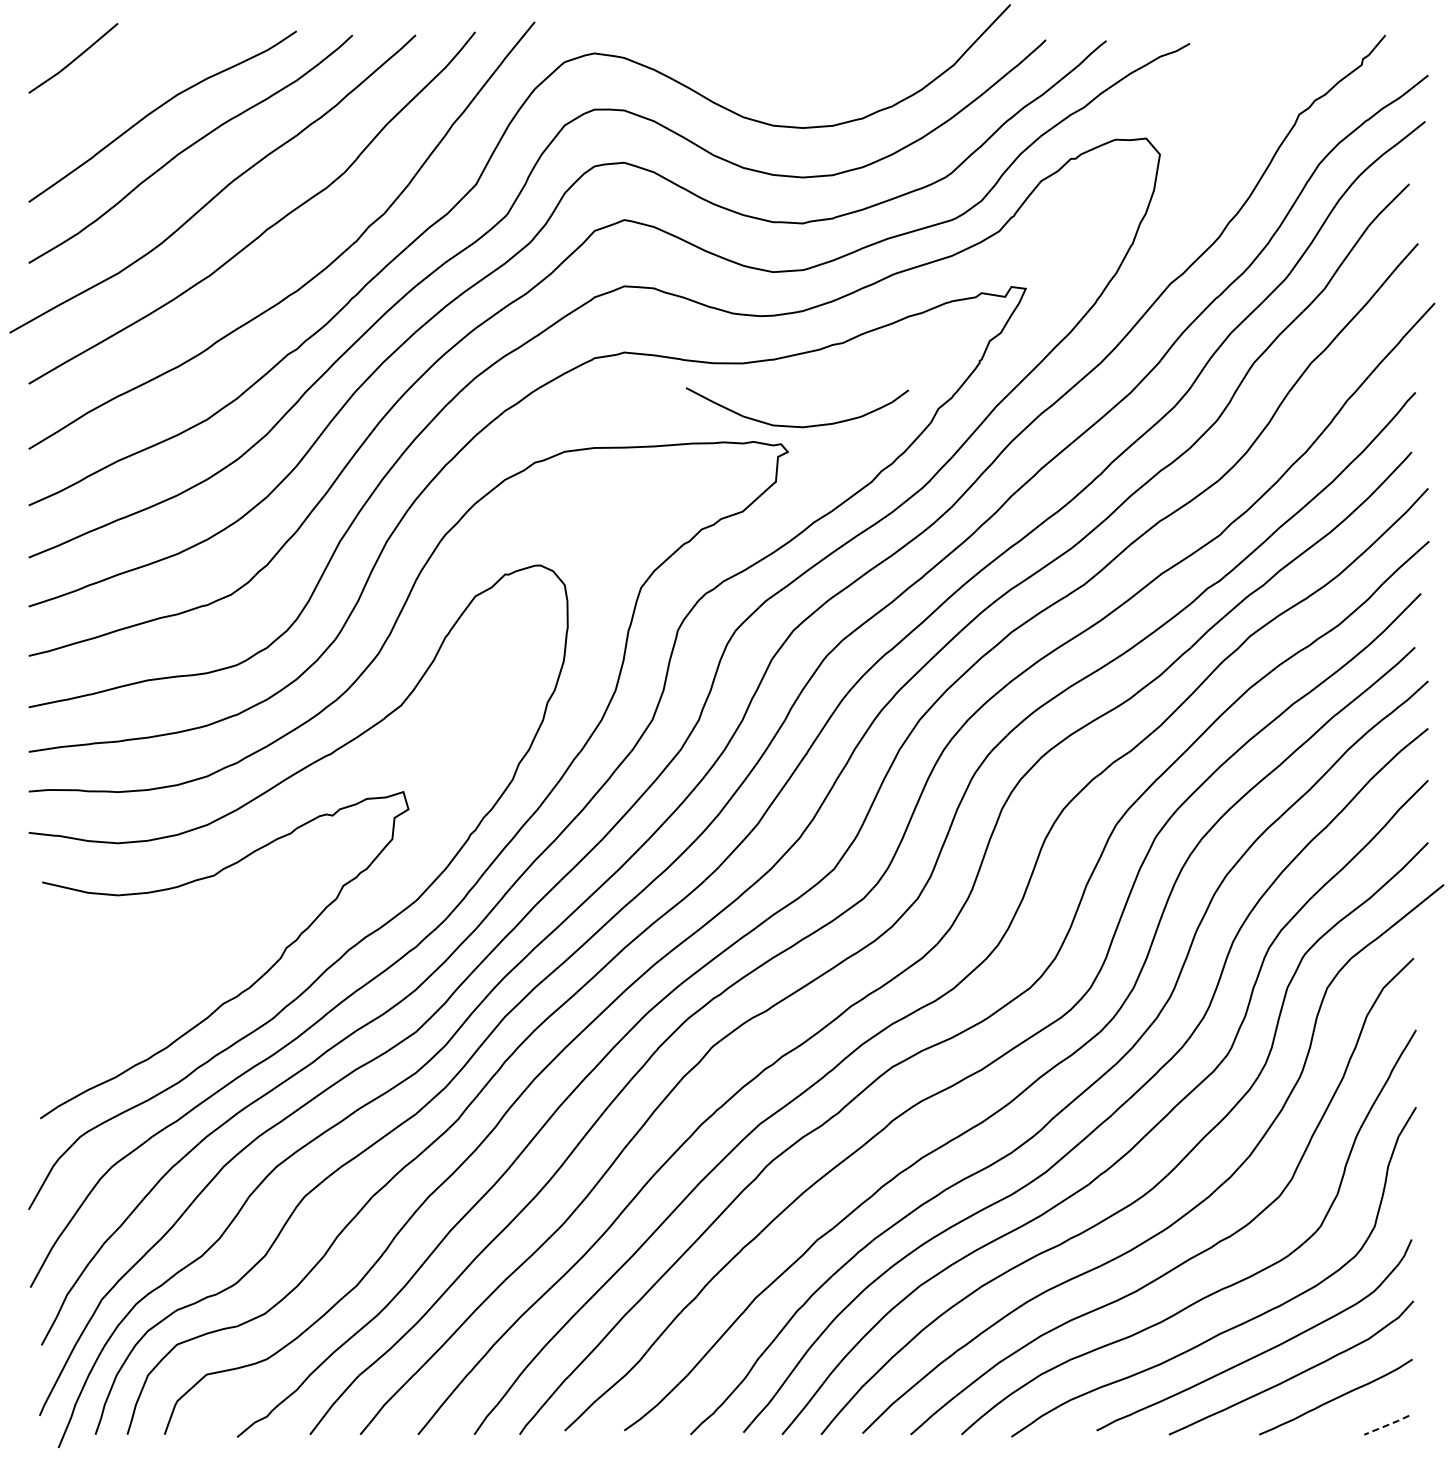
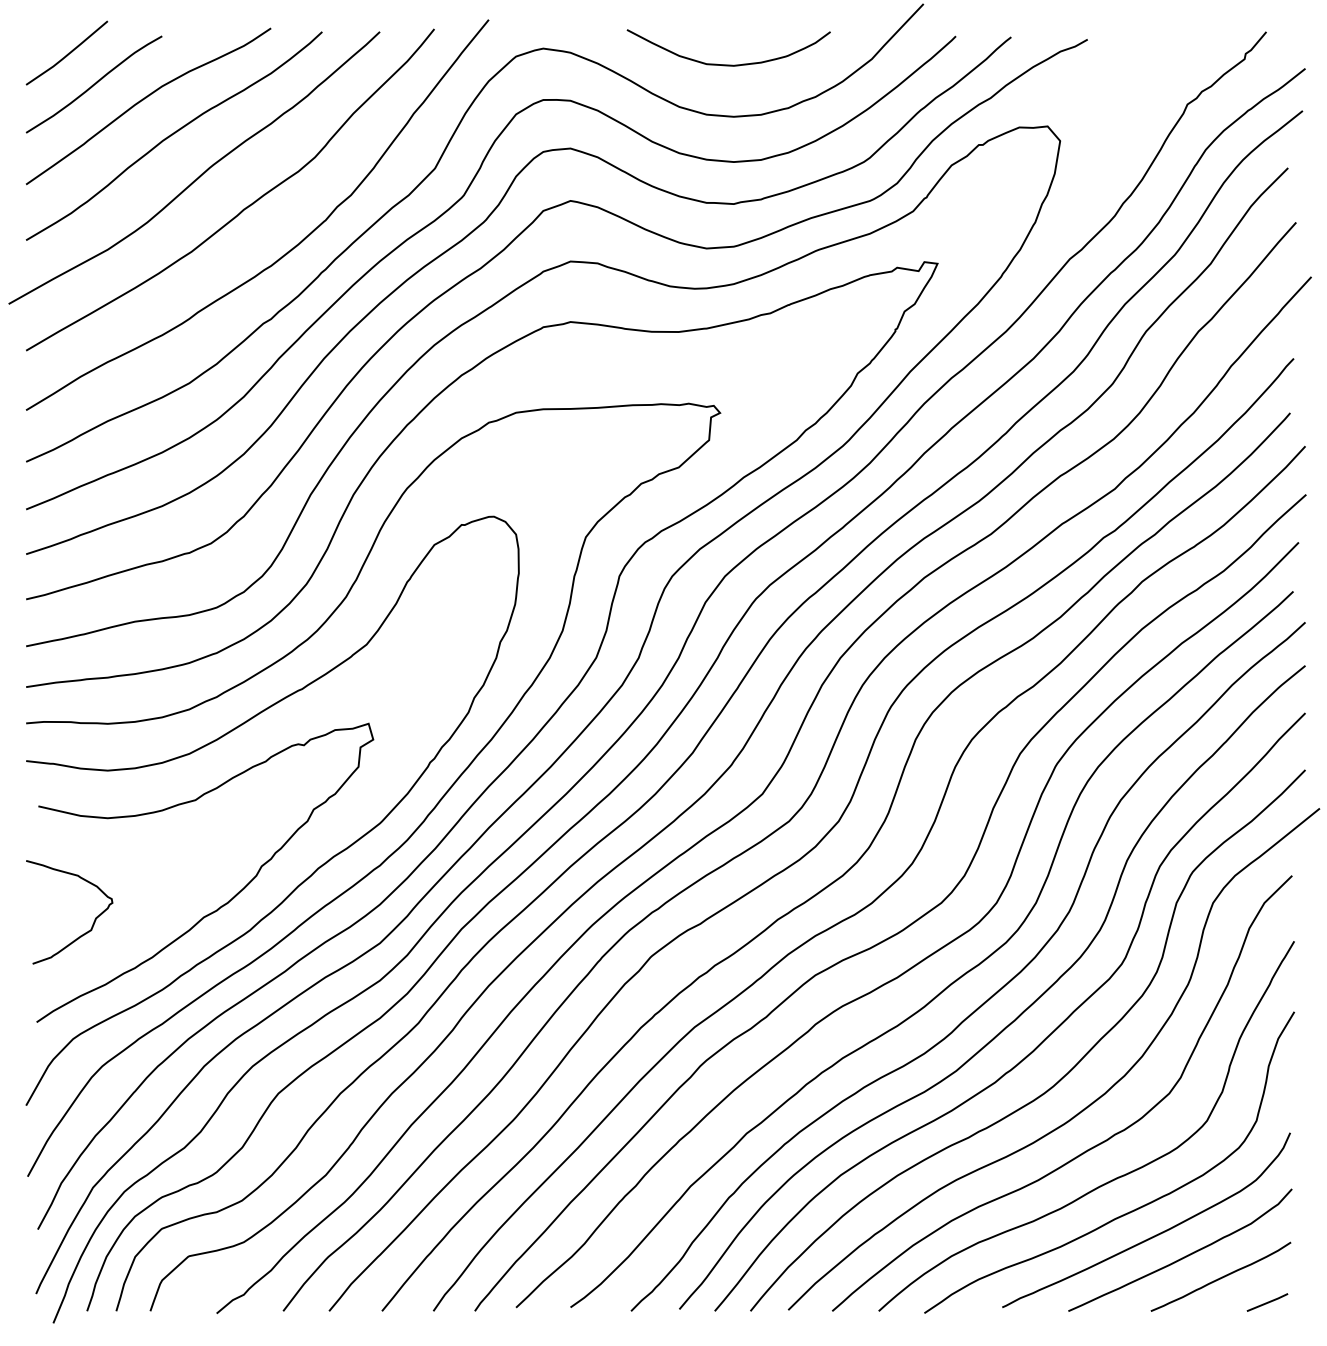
curve: (102, 92) -> (93, 84), added
curve: (794, 425) -> (726, 64), moved
curve: (88, 1023) -> (80, 935), added
line: (1386, 1425) -> (1267, 1302), dashed -> solid

